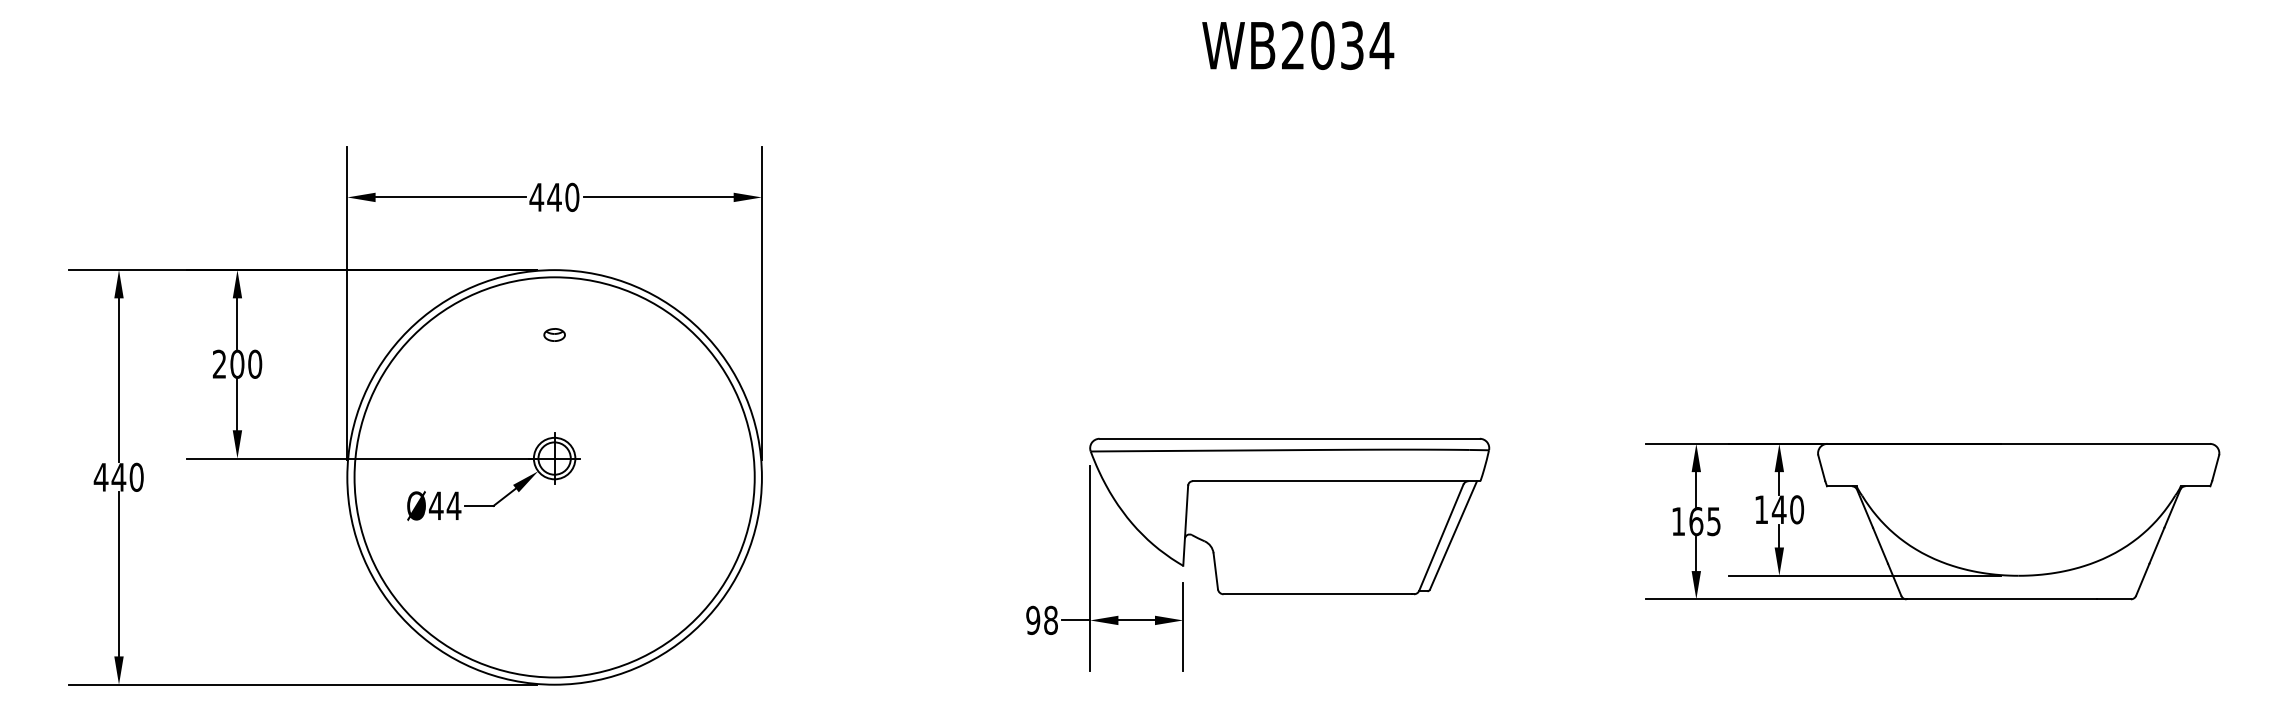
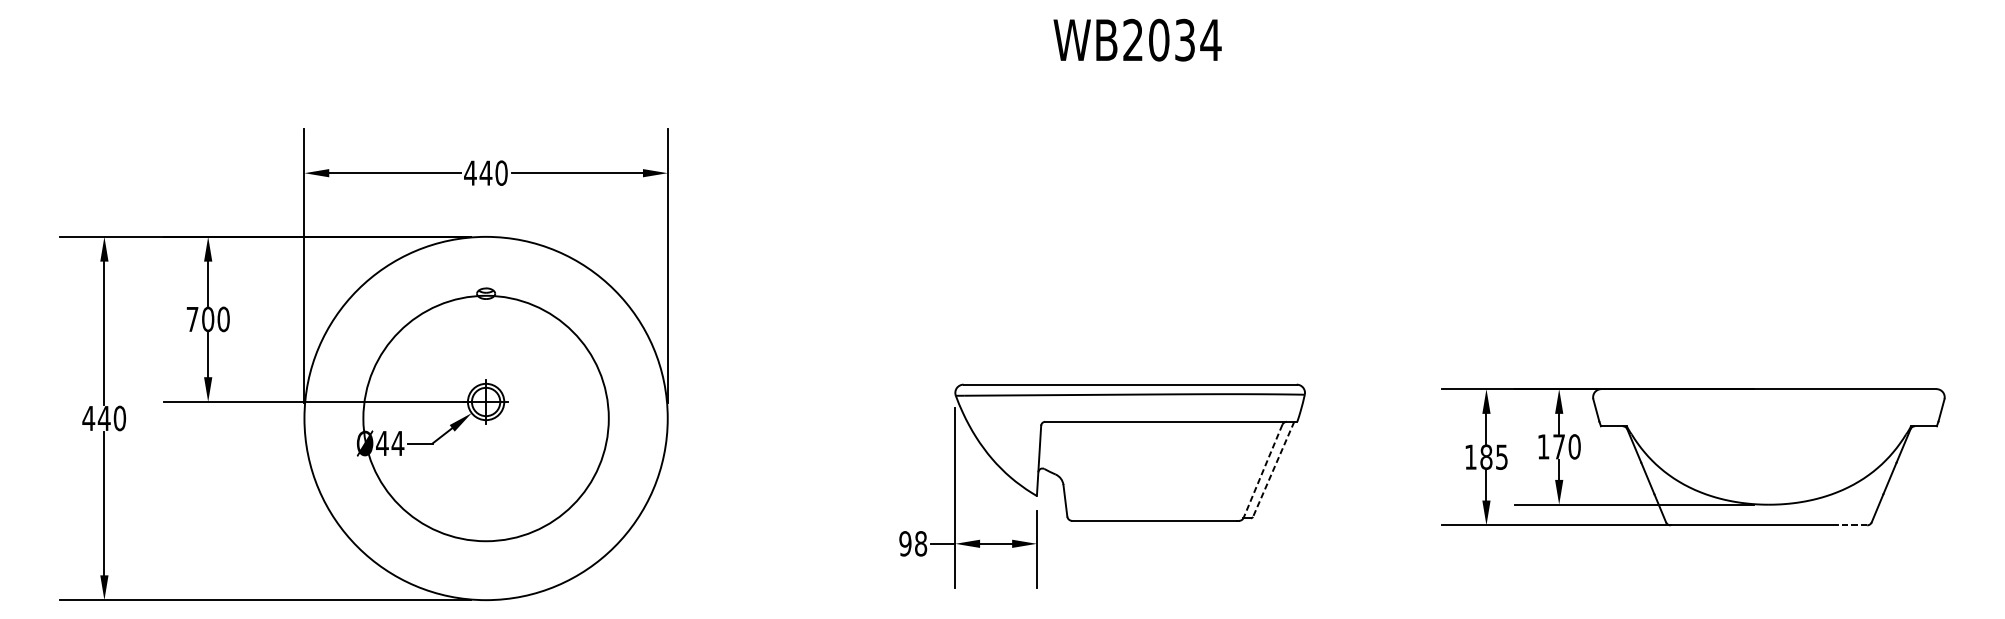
text: (219, 363) -> (192, 318), 200 -> 700
circle: (554, 477) -> (485, 418), size x0.7
text: (1778, 509) -> (1558, 446), 140 -> 170
text: (1696, 521) -> (1486, 457), 165 -> 185
line: (1453, 535) -> (1273, 469), solid -> dashed
line: (1441, 538) -> (1263, 472), solid -> dashed
line: (2114, 599) -> (1852, 525), solid -> dashed

